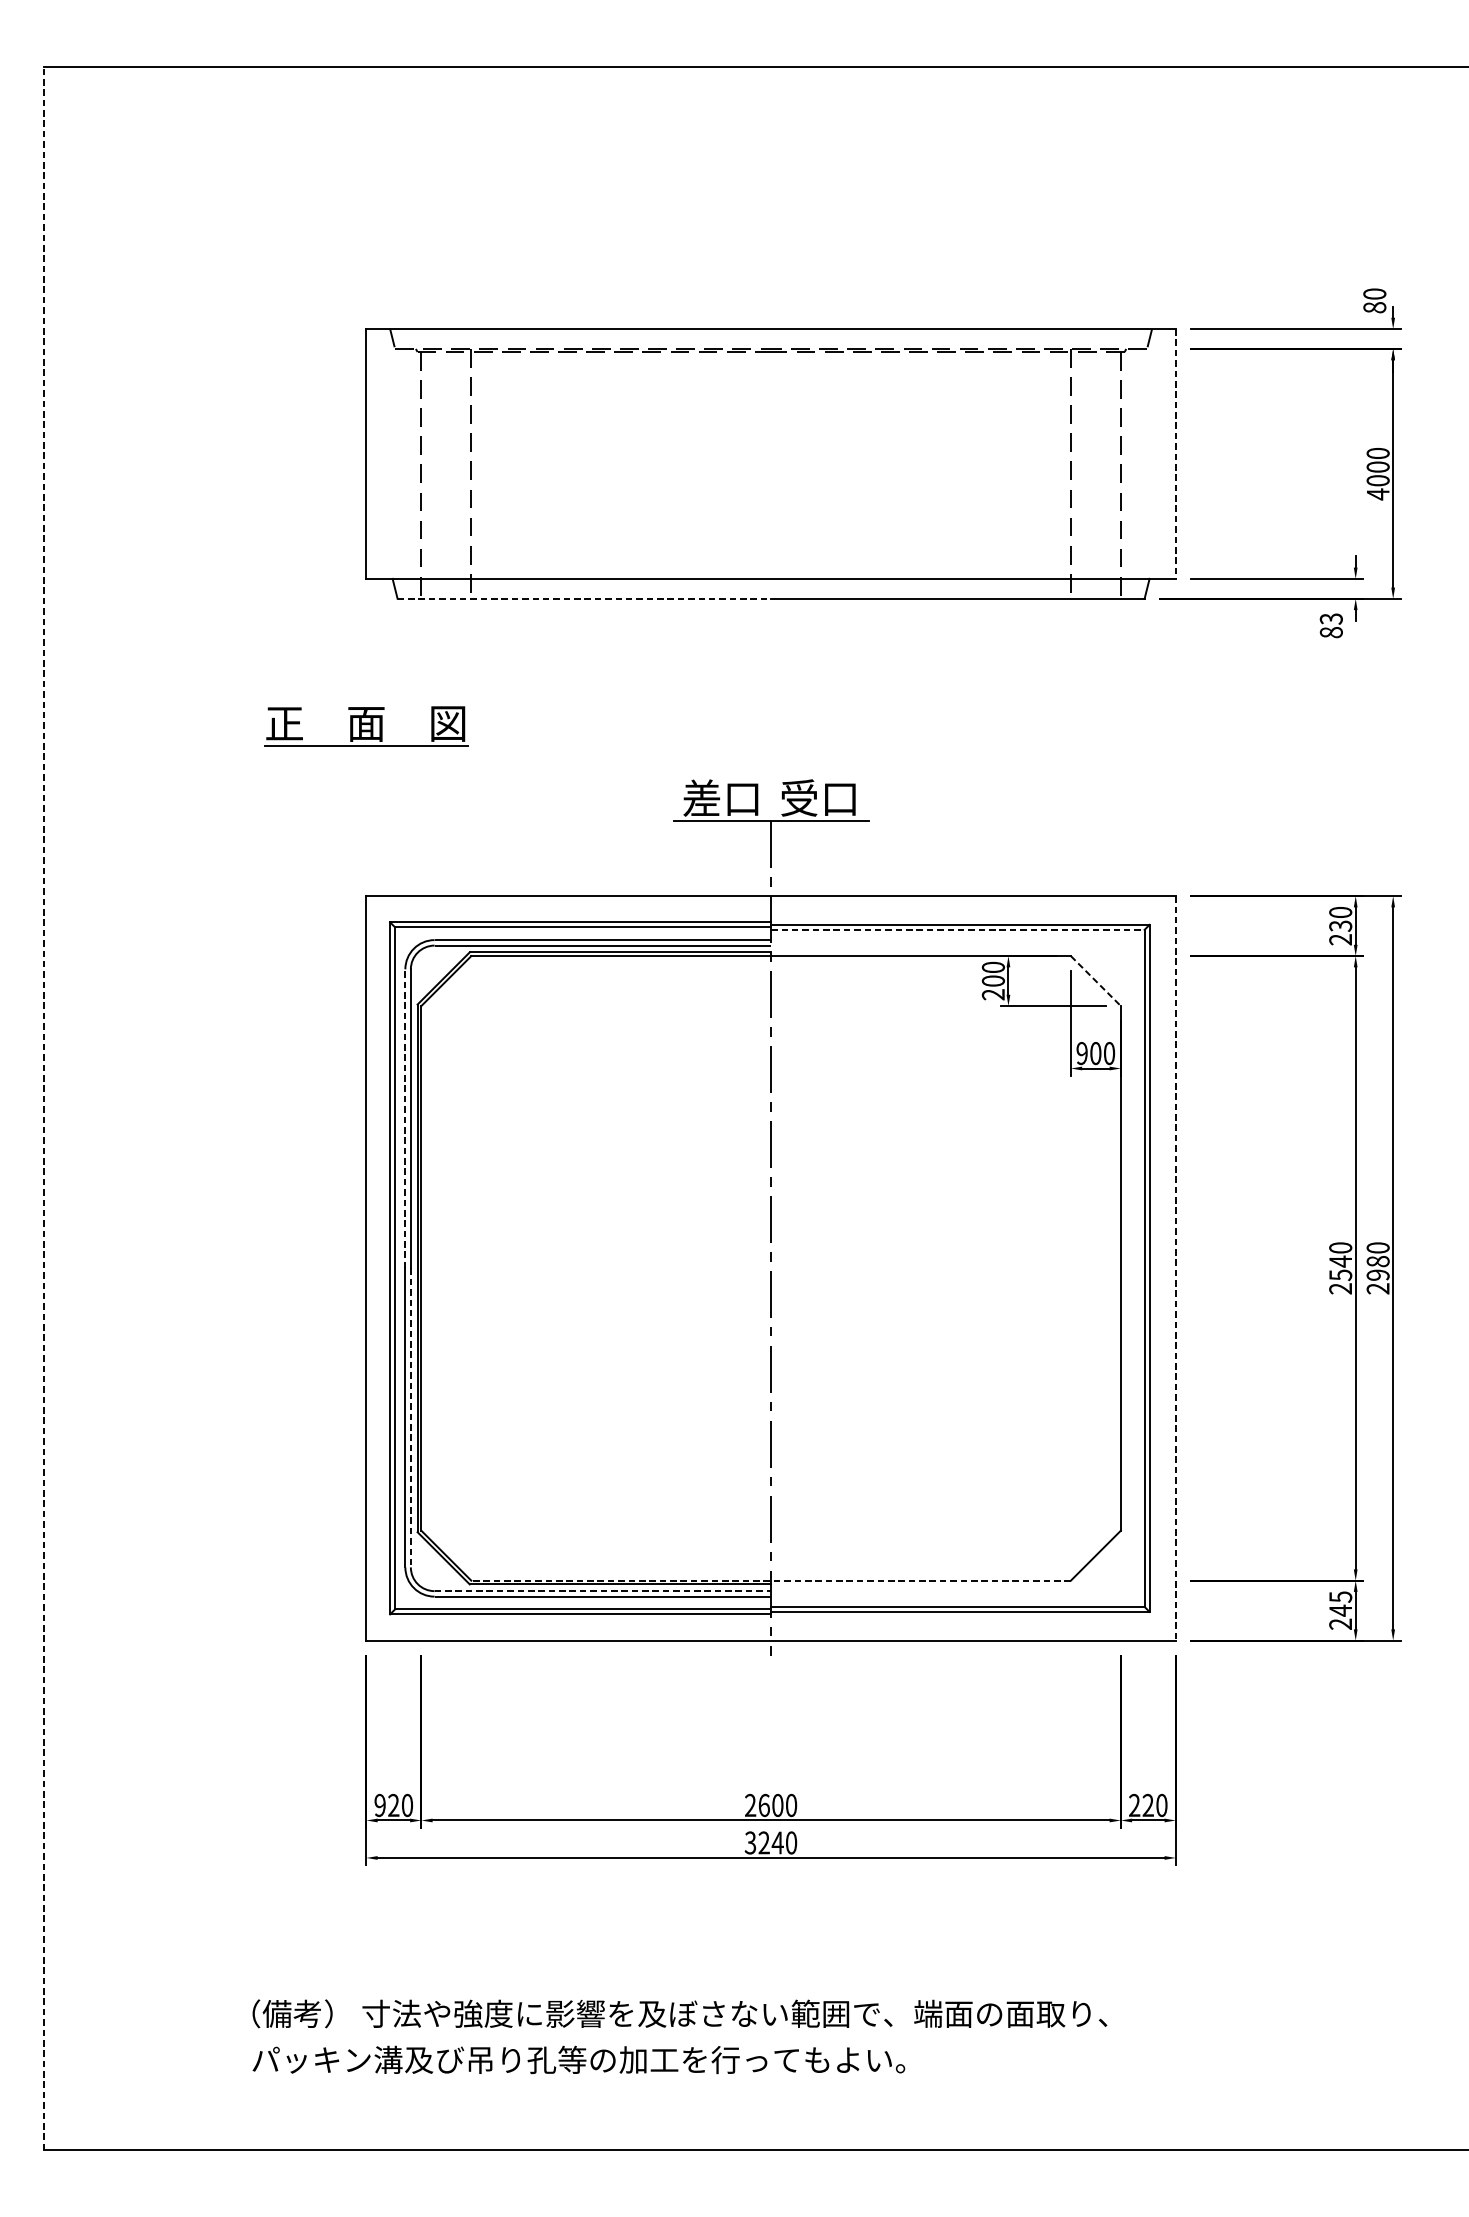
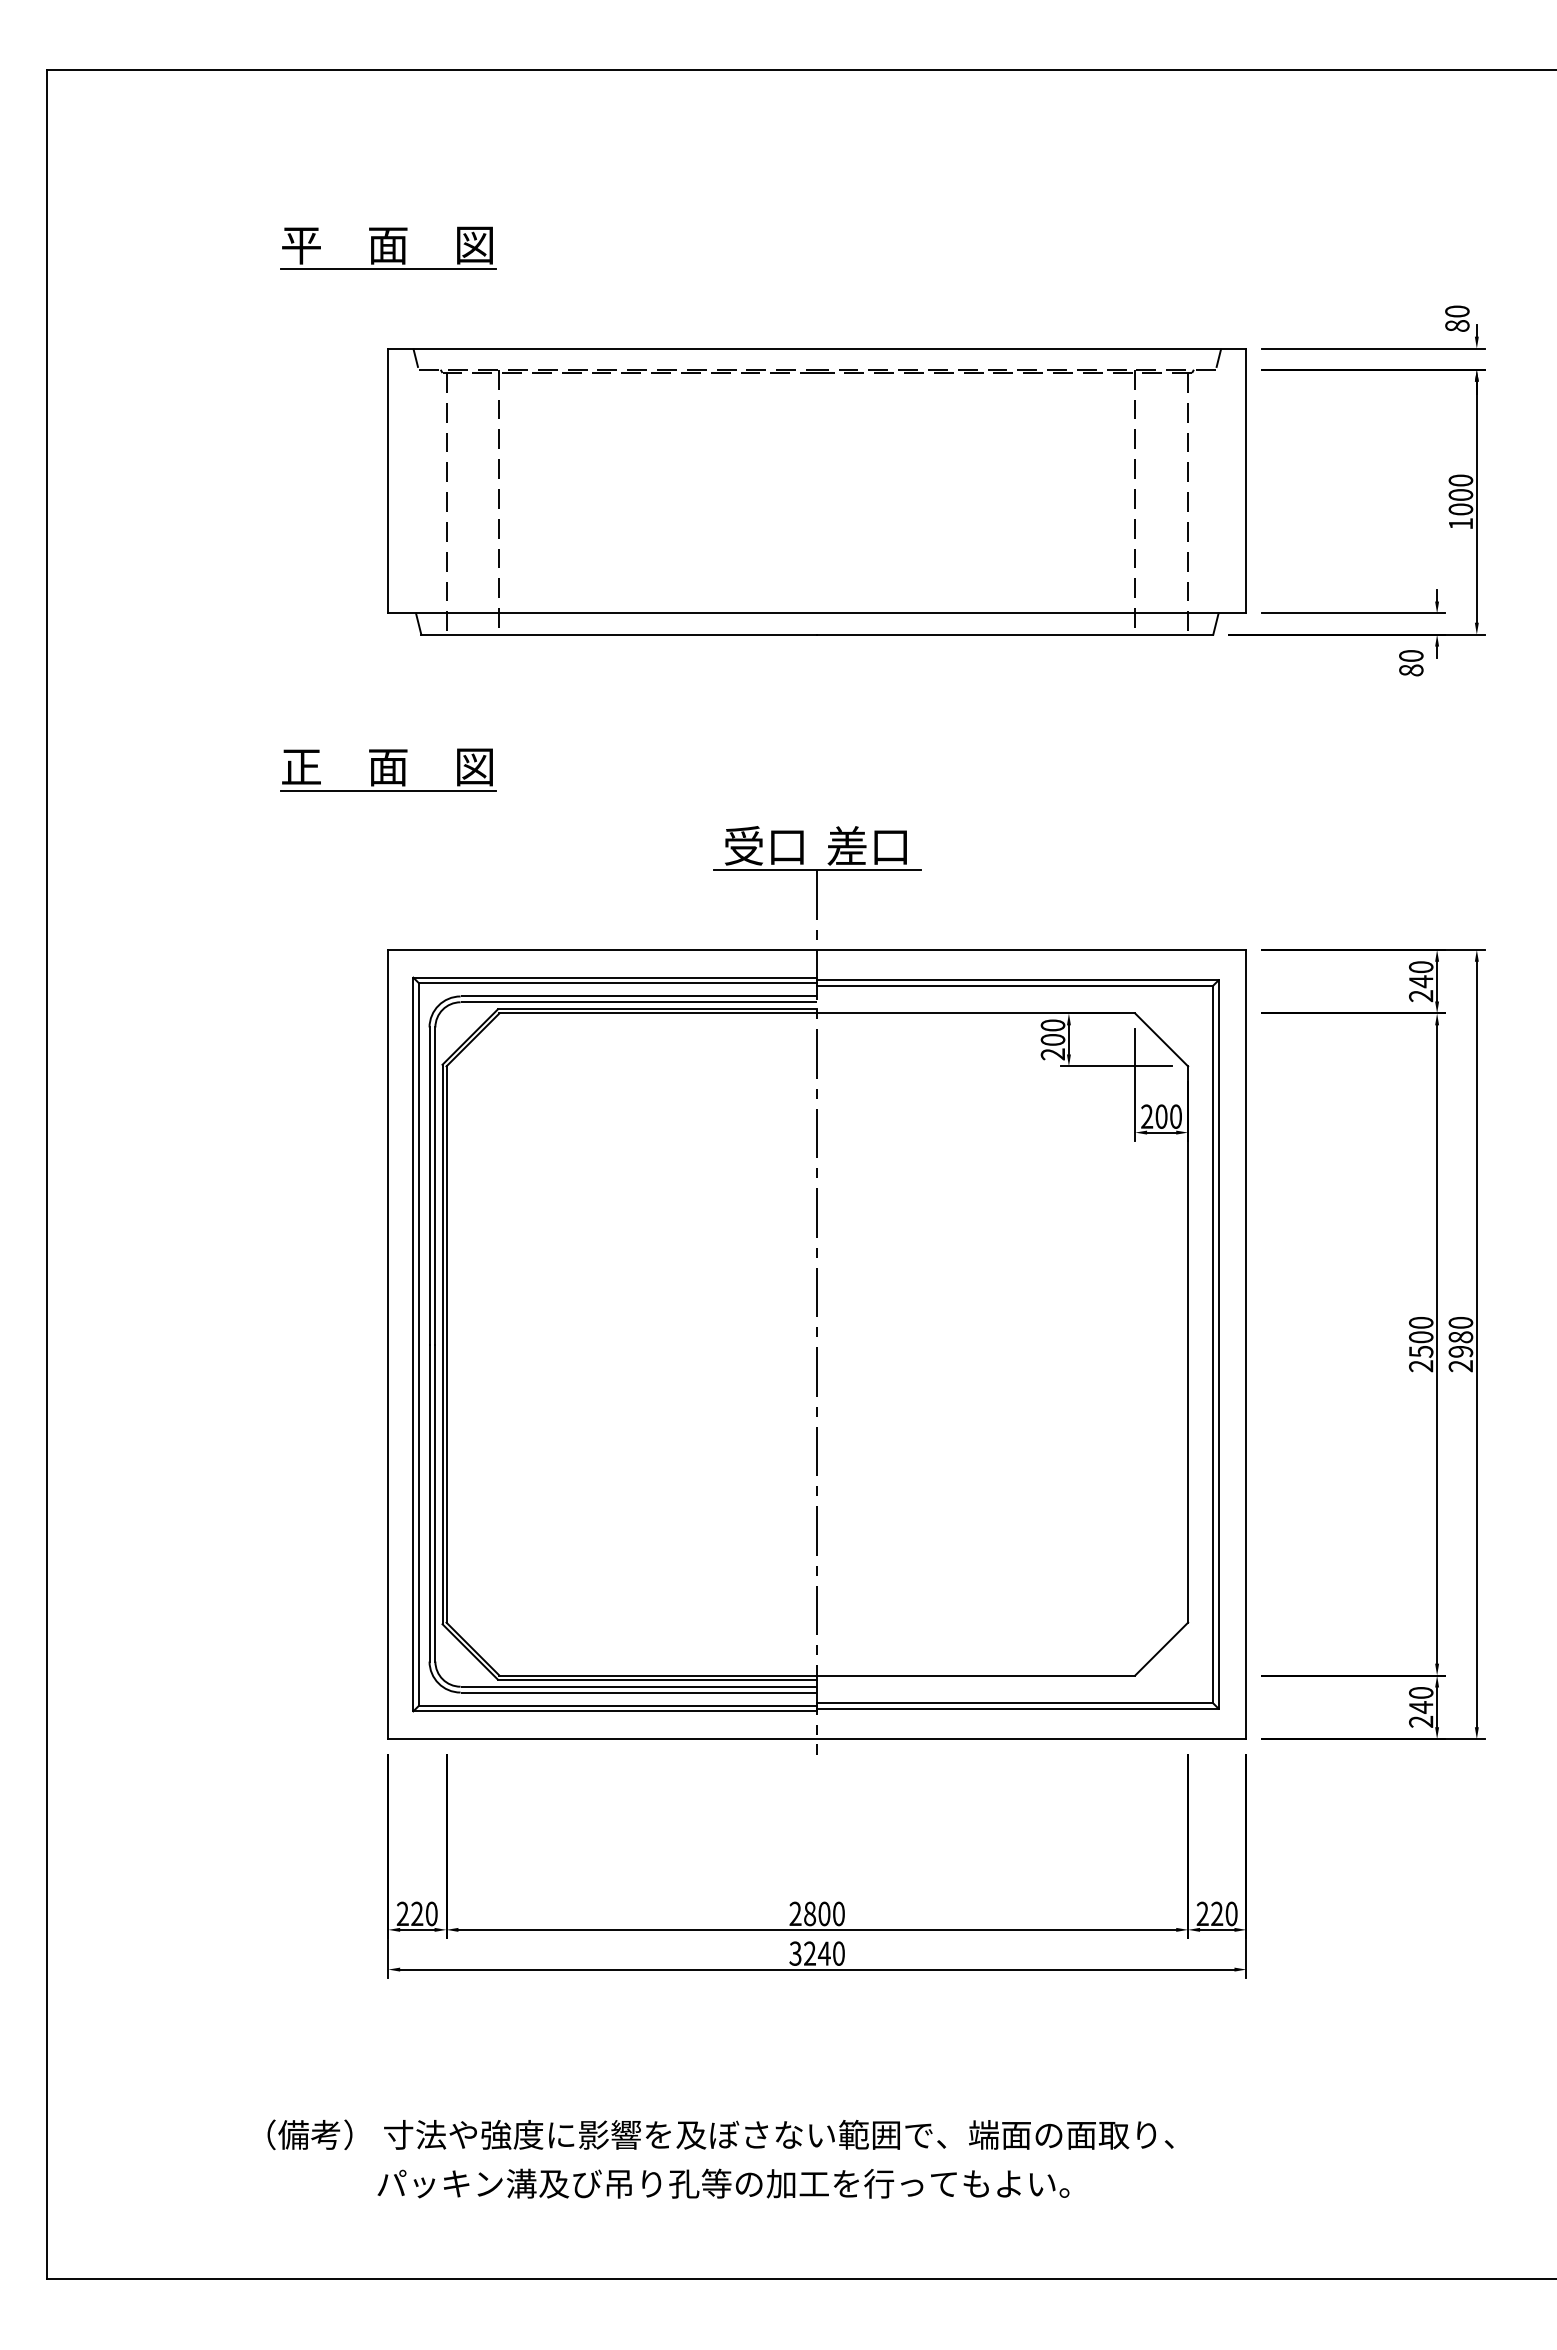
part: (366, 233) -> (388, 247), added
line: (1175, 454) -> (1246, 481), dashed -> solid
text: (1377, 494) -> (1460, 523), 4000 -> 1000
line: (584, 598) -> (619, 634), dashed -> solid
text: (1331, 619) -> (1411, 656), 83 -> 80
text: (701, 797) -> (743, 845), 差口 -> 受口
text: (798, 797) -> (846, 845), 受口 -> 差口
text: (1340, 925) -> (1421, 981), 230 -> 240
line: (958, 929) -> (1015, 985), dashed -> solid
line: (1096, 981) -> (1162, 1040), dashed -> solid
text: (1082, 1053) -> (1147, 1116), 900 -> 200
line: (44, 1108) -> (46, 1174), dashed -> solid
line: (405, 1118) -> (429, 1185), dashed -> solid
text: (1340, 1260) -> (1421, 1336), 2540 -> 2500
line: (1175, 1268) -> (1246, 1344), dashed -> solid
line: (410, 1418) -> (435, 1503), dashed -> solid
line: (771, 1580) -> (817, 1675), dashed -> solid
line: (603, 1590) -> (639, 1686), dashed -> solid
text: (1340, 1597) -> (1421, 1693), 245 -> 240
text: (379, 1805) -> (402, 1914), 920 -> 220
text: (764, 1805) -> (810, 1913), 2600 -> 2800
text: (578, 2059) -> (723, 2183), moved

